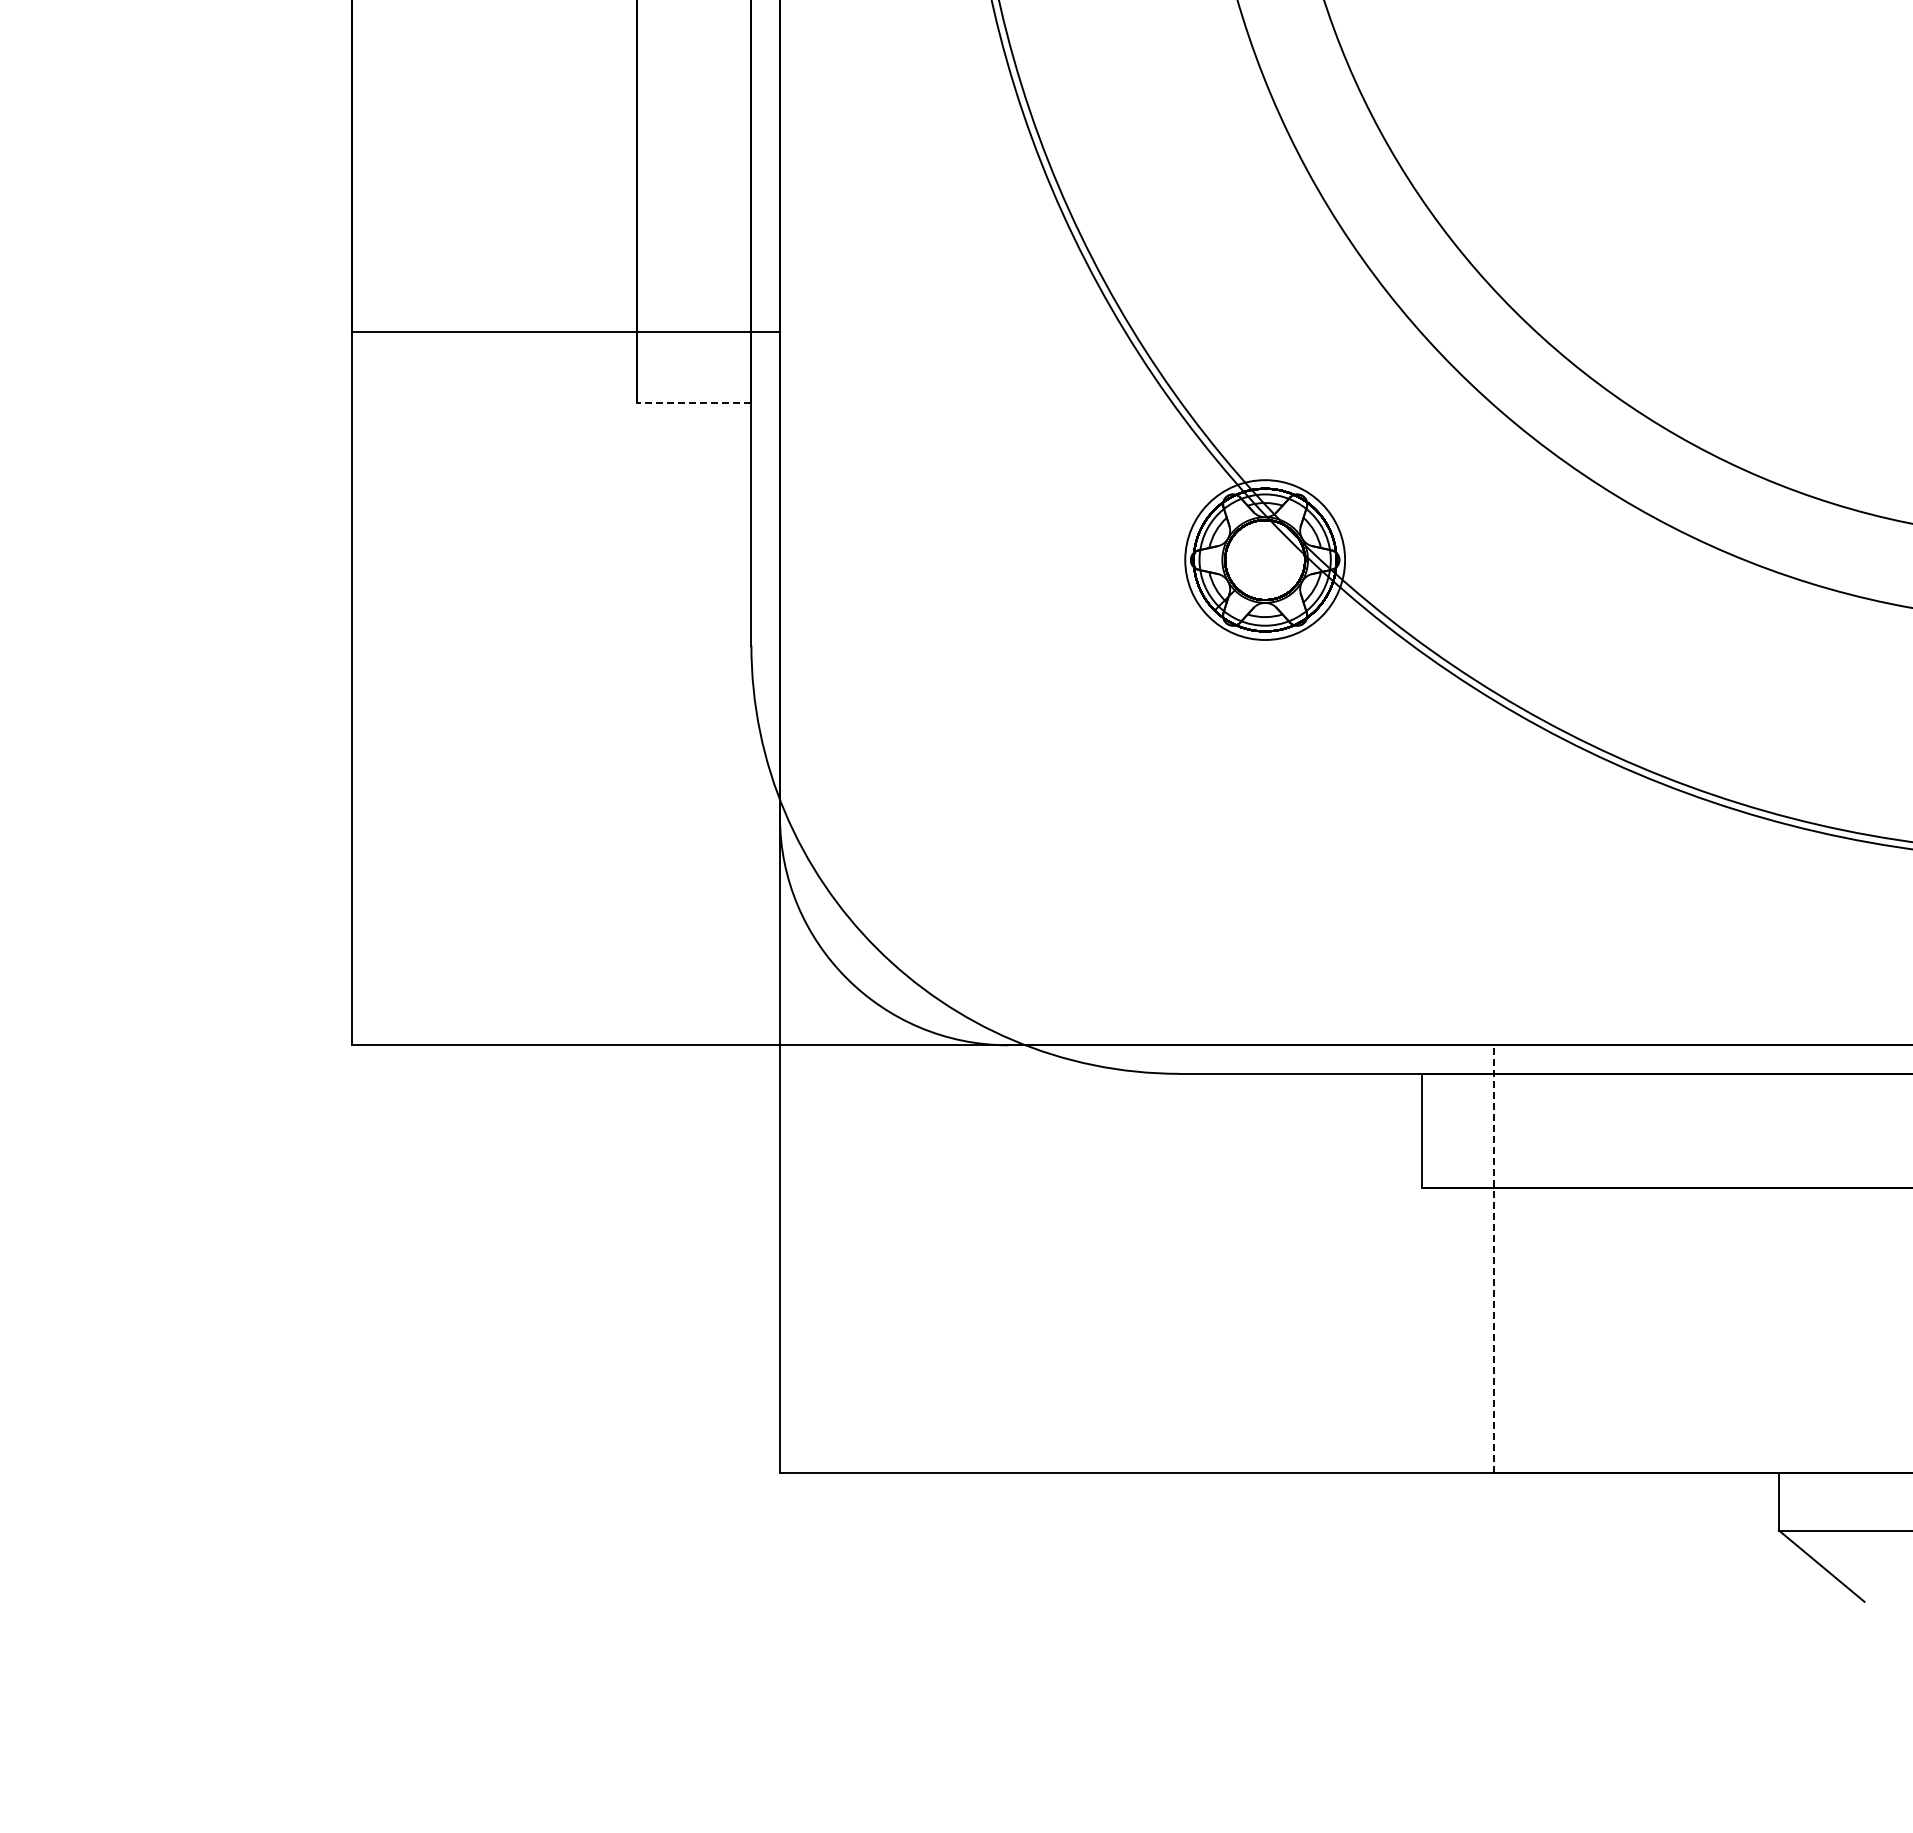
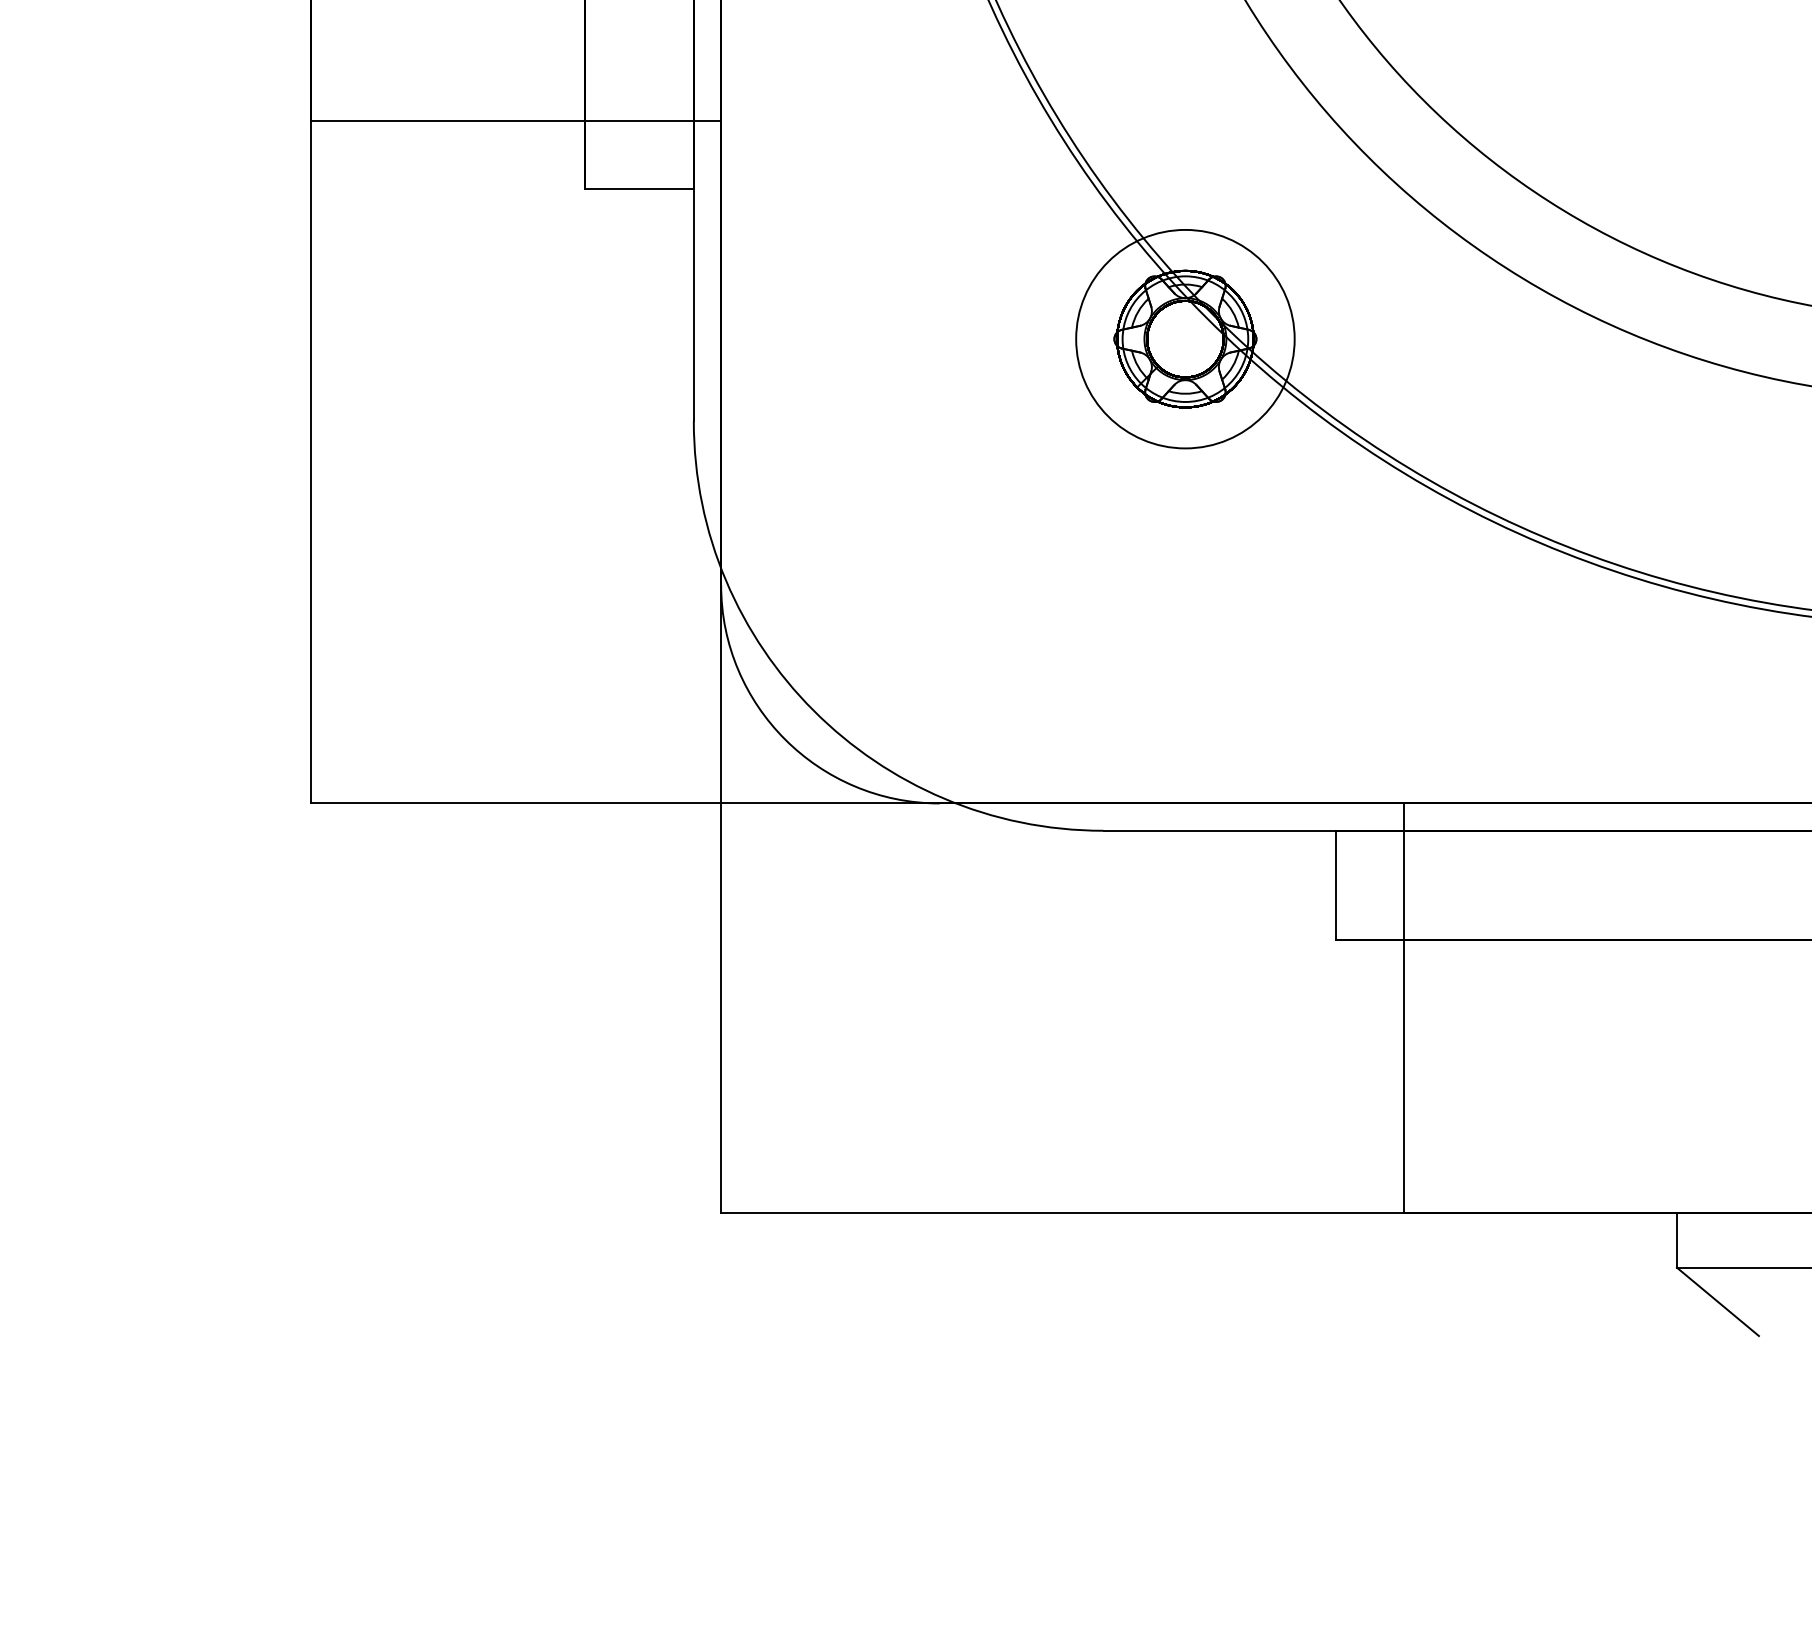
line: (693, 403) -> (638, 189), dashed -> solid
circle: (1265, 559) -> (1185, 338), size x1.43
line: (1493, 1258) -> (1403, 1007), dashed -> solid

